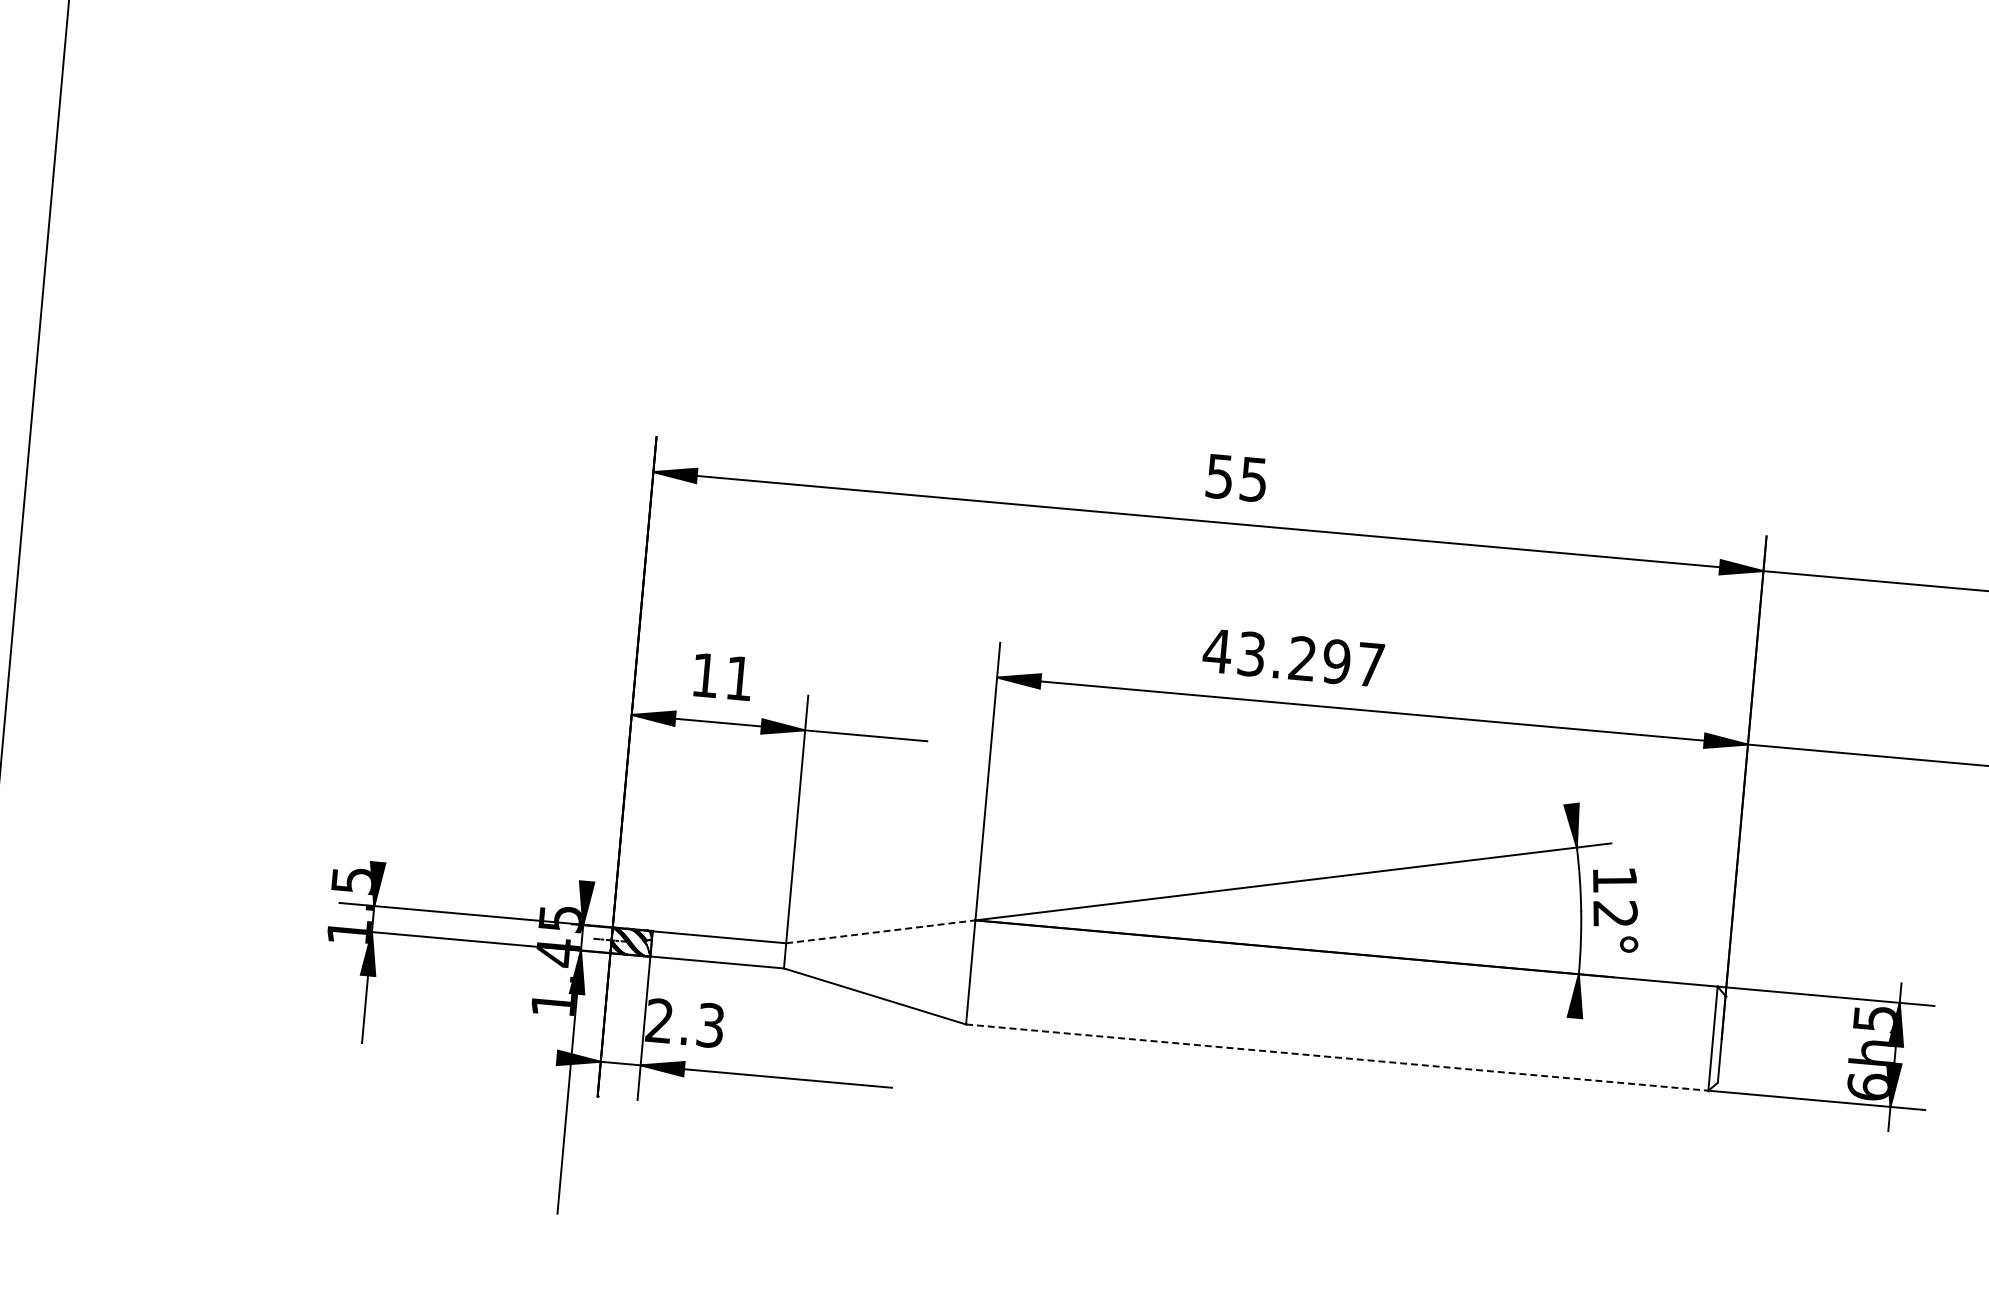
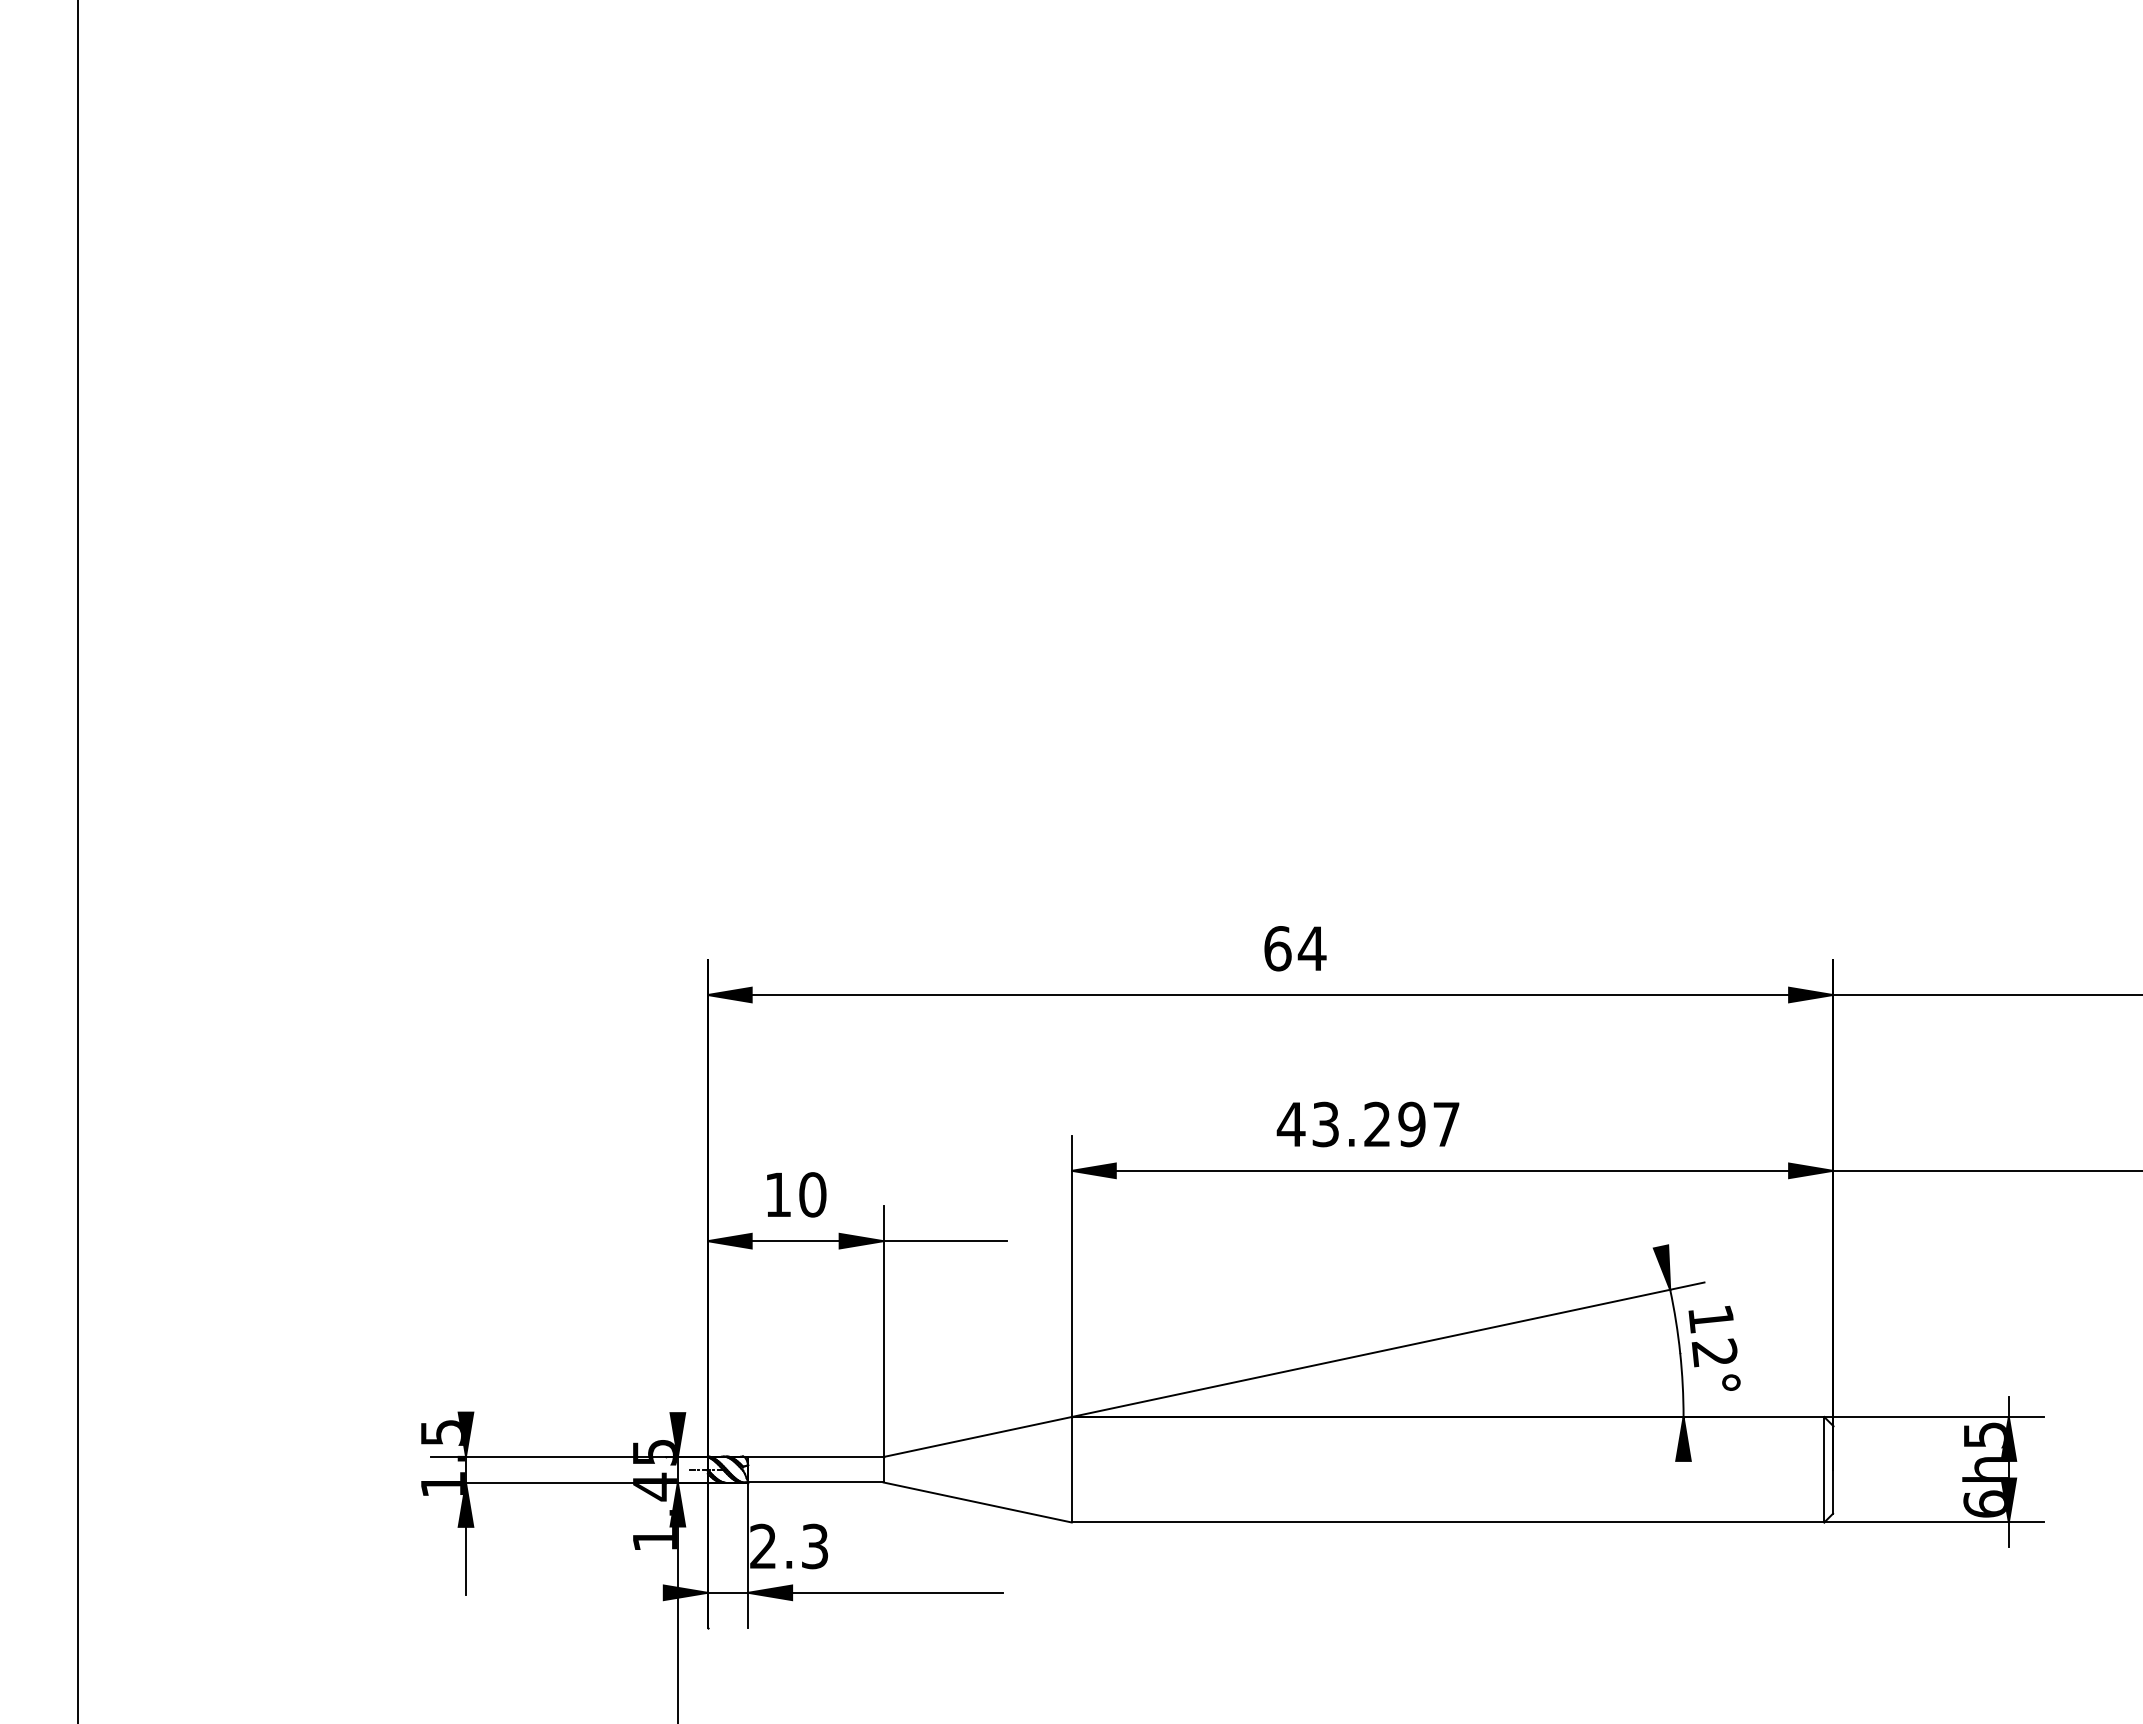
text: (1237, 477) -> (1295, 948), 55 -> 64
text: (739, 678) -> (812, 1194), 11 -> 10
line: (881, 931) -> (978, 1436), dashed -> solid
line: (1337, 1057) -> (1448, 1522), dashed -> solid

